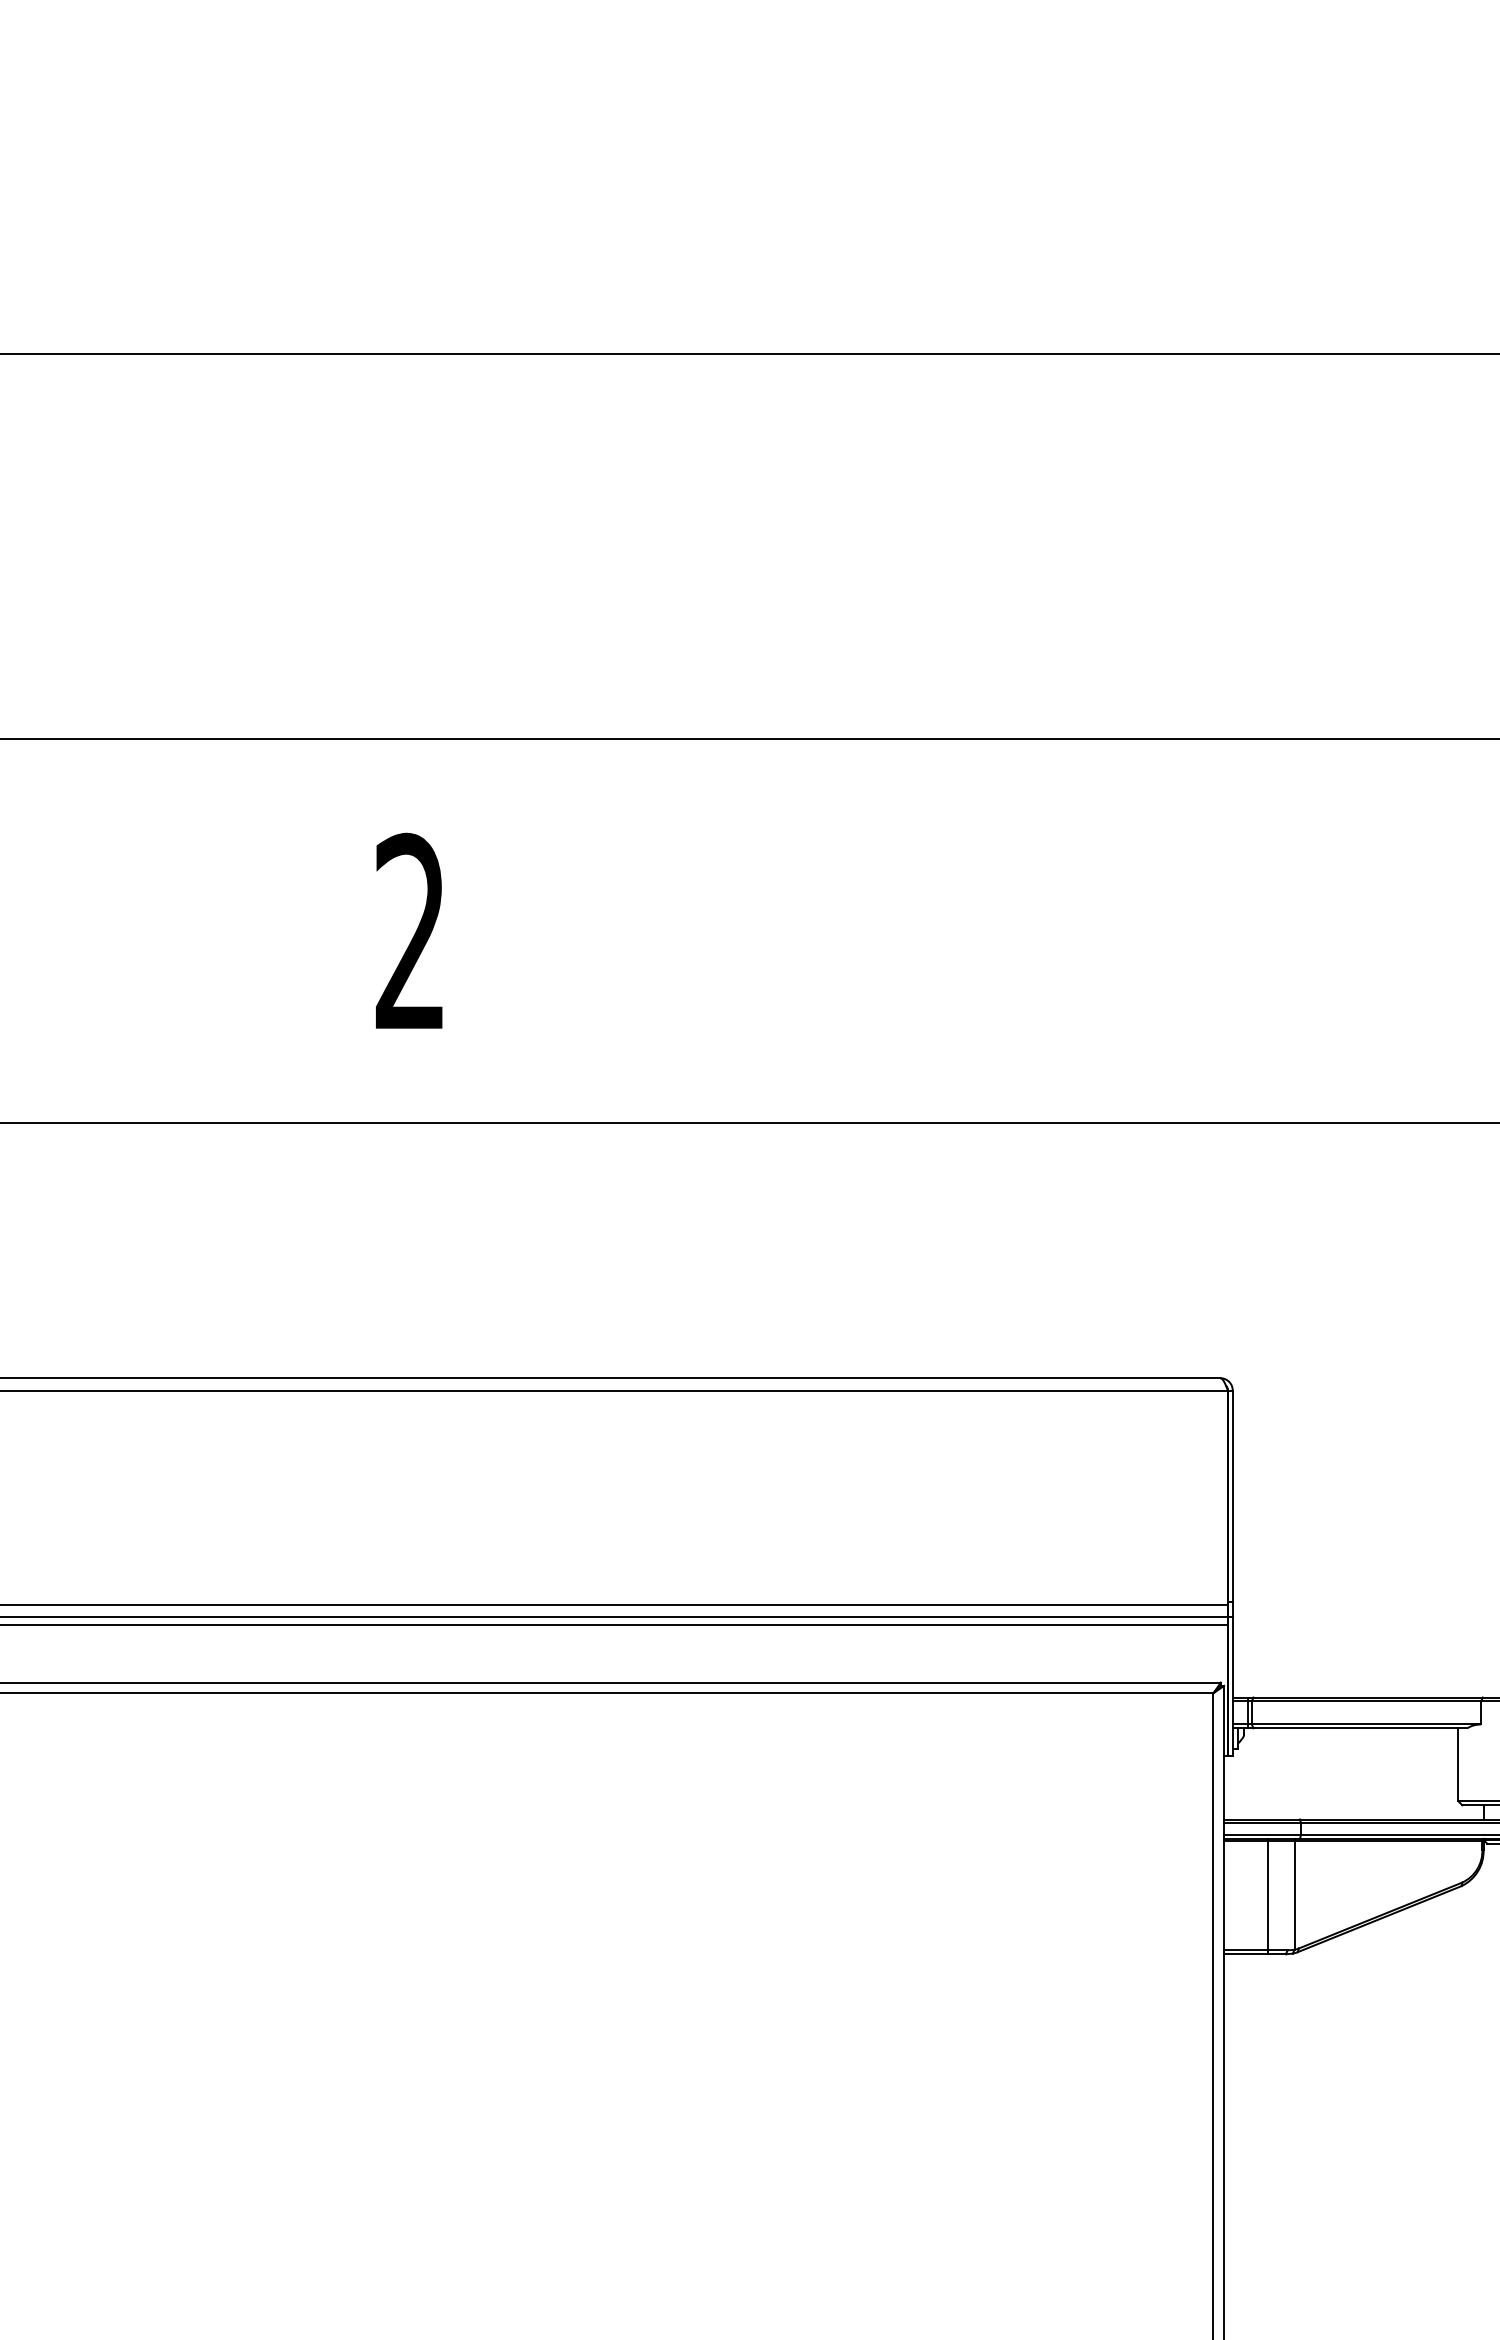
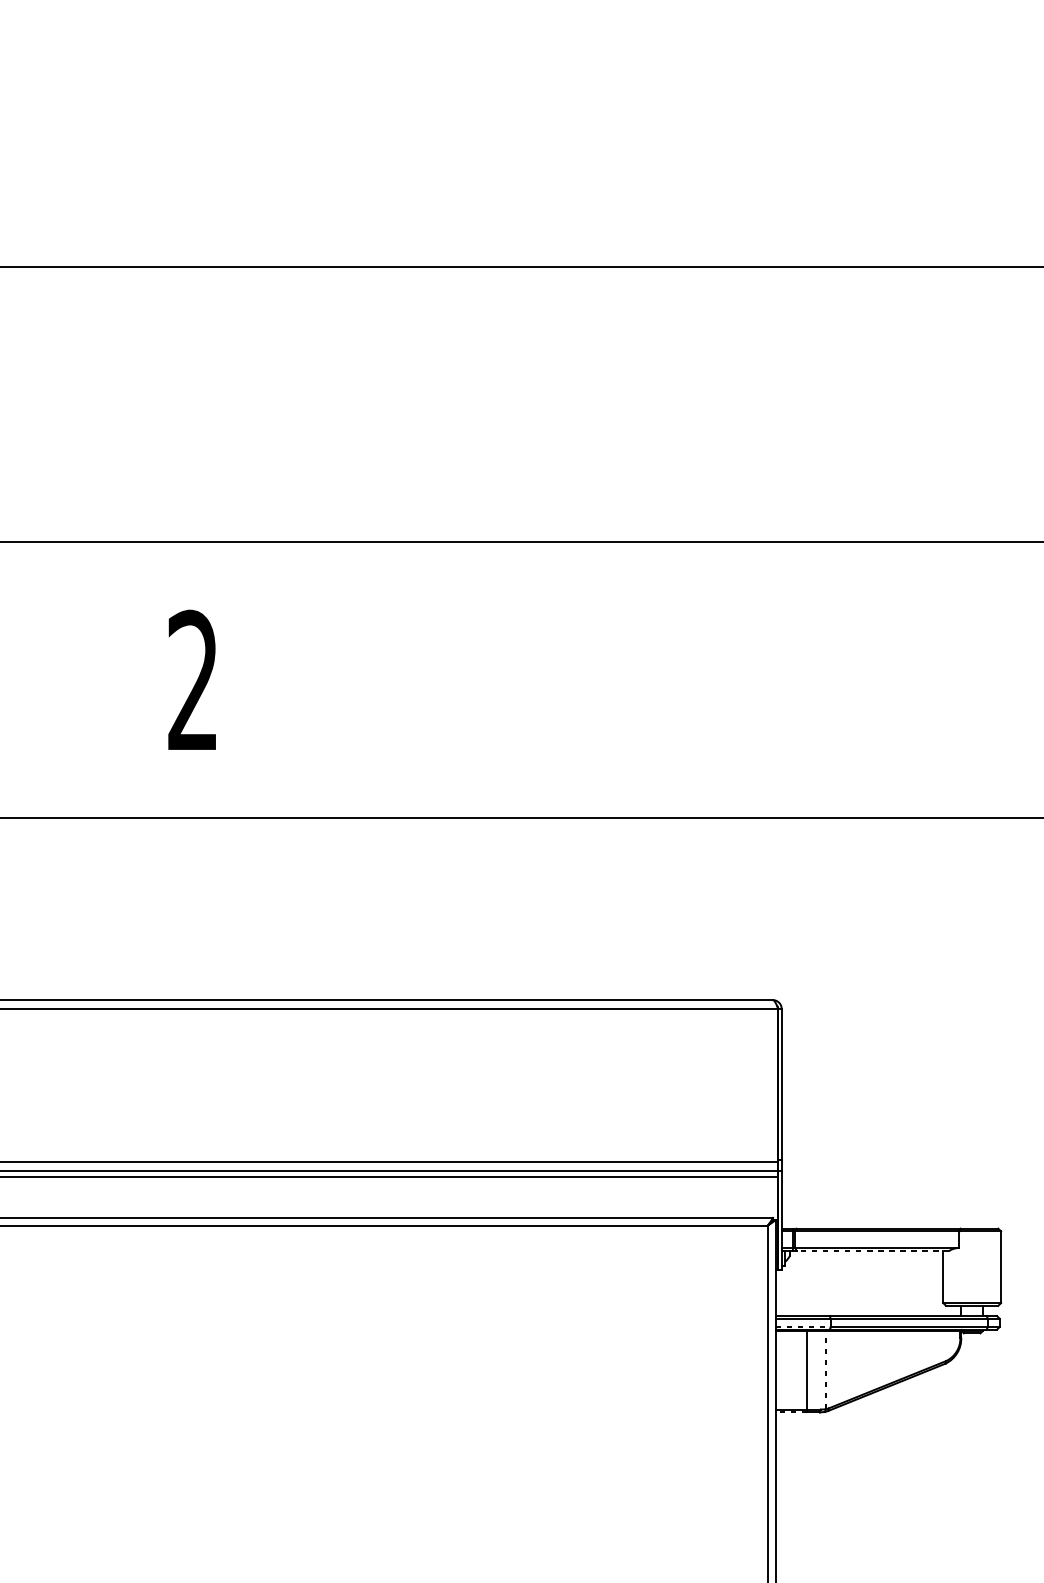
line: (1360, 1728) -> (873, 1250), solid -> dashed
line: (1263, 1834) -> (803, 1326), solid -> dashed
line: (1294, 1895) -> (825, 1370), solid -> dashed
line: (1245, 1954) -> (790, 1412), solid -> dashed

